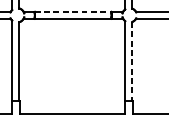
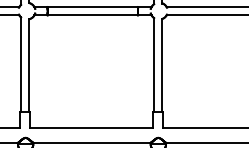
line: (73, 12) -> (93, 7), dashed -> solid
line: (132, 61) -> (162, 65), dashed -> solid

